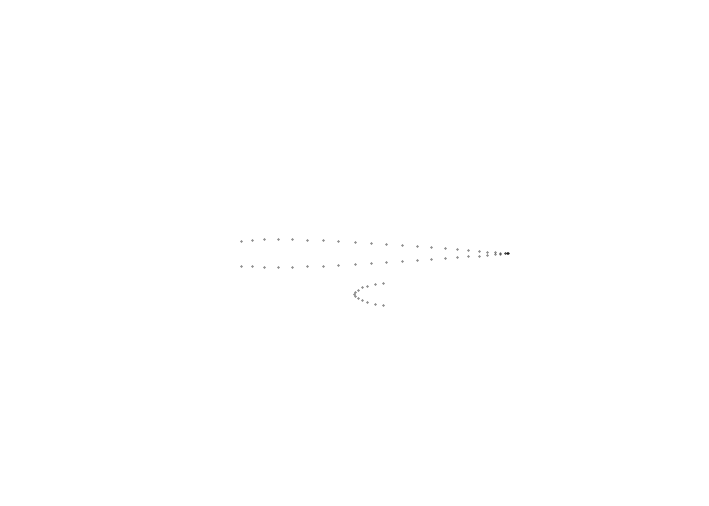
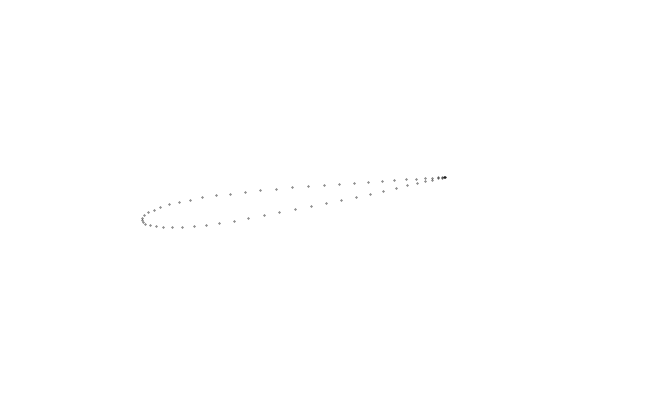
part: (367, 287) -> (153, 211), moved

